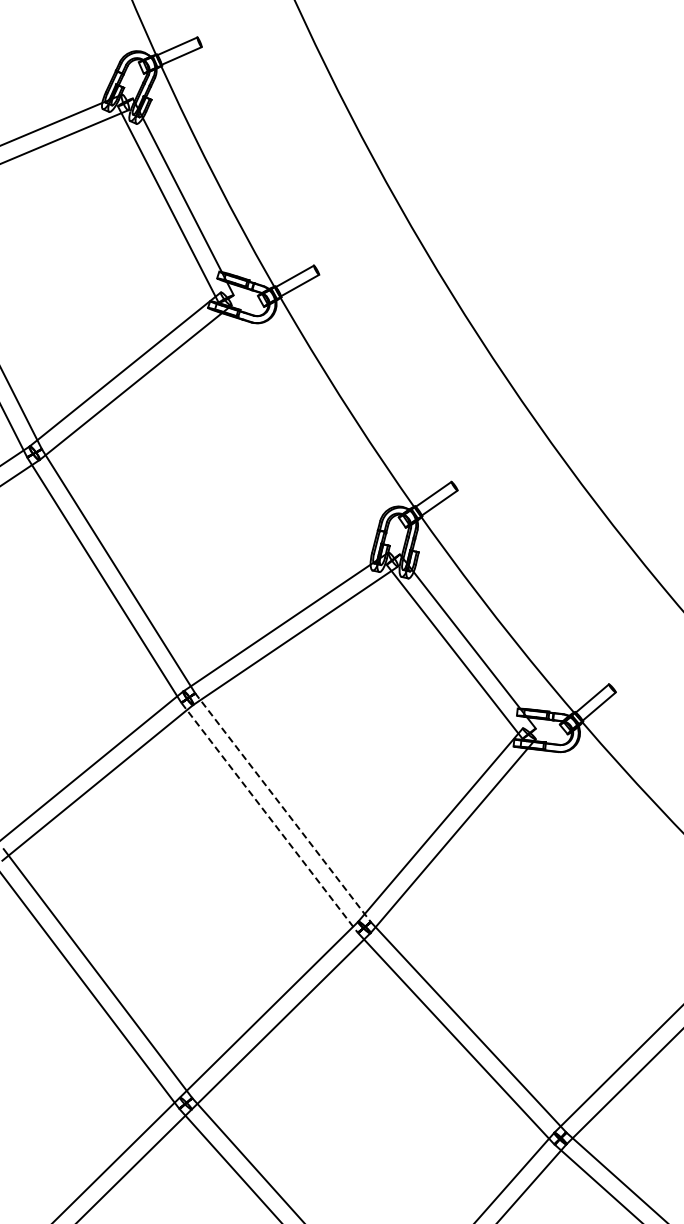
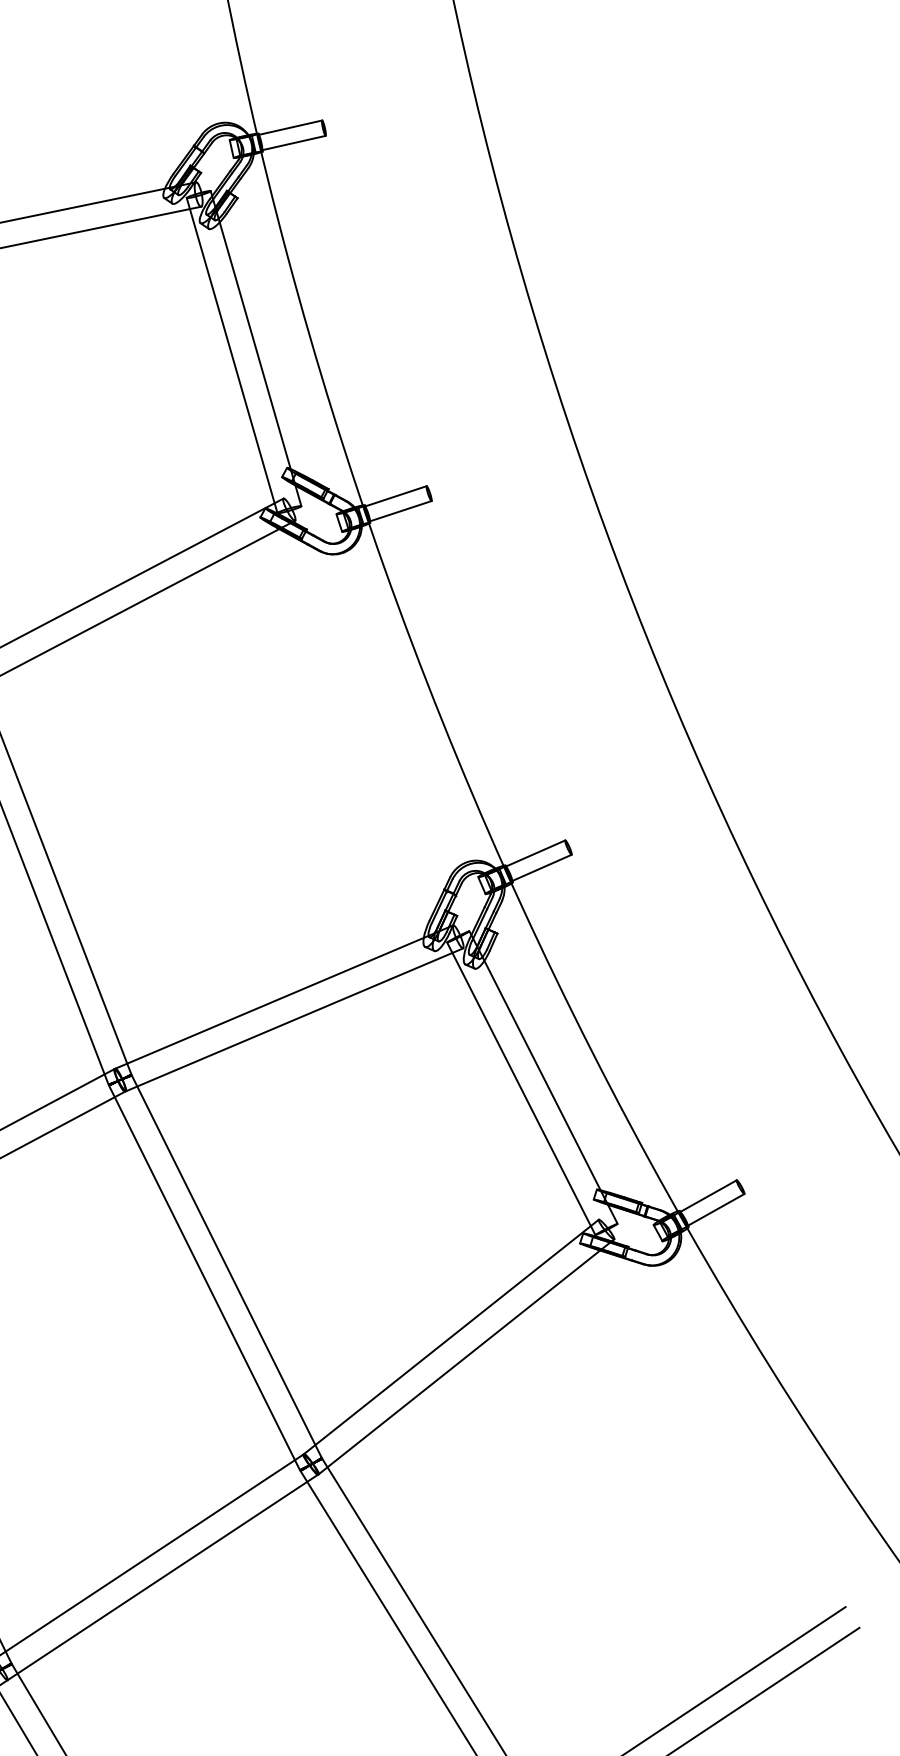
line: (283, 807) -> (227, 1266), dashed -> solid
line: (269, 817) -> (204, 1277), dashed -> solid

